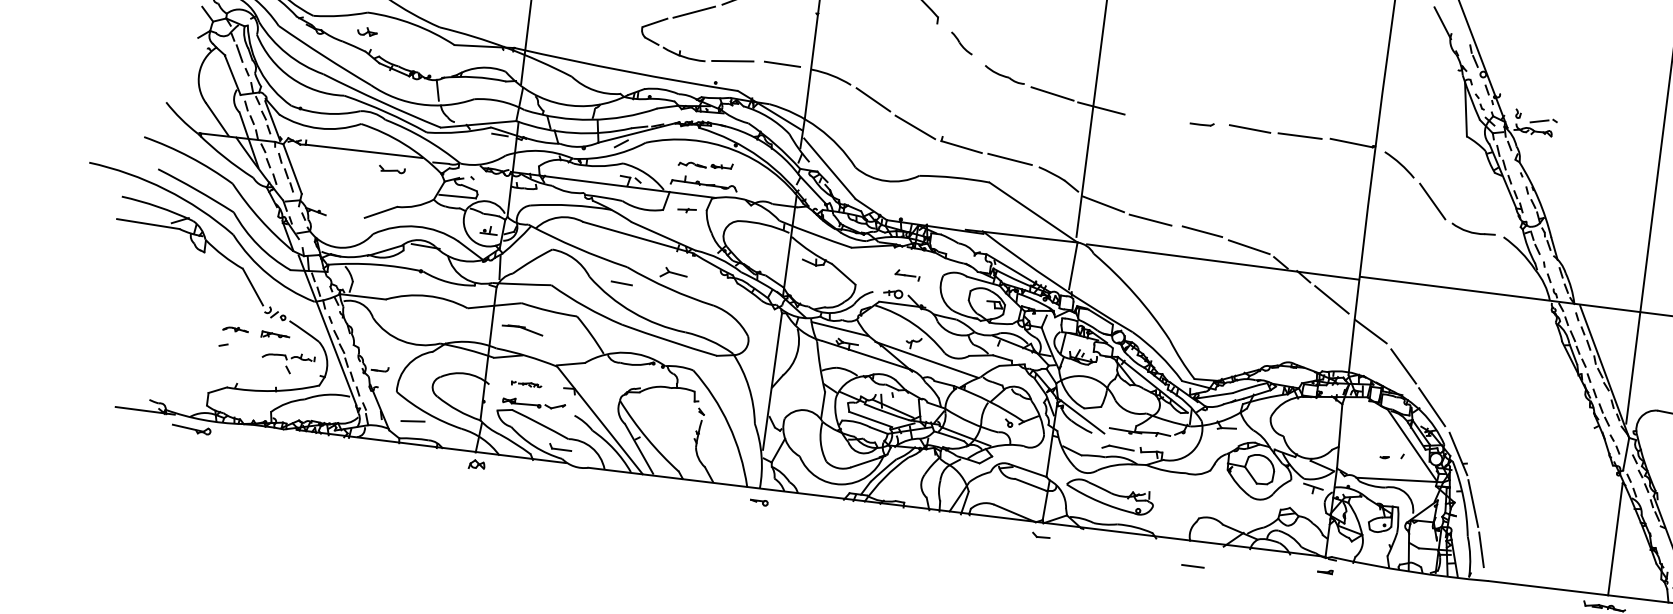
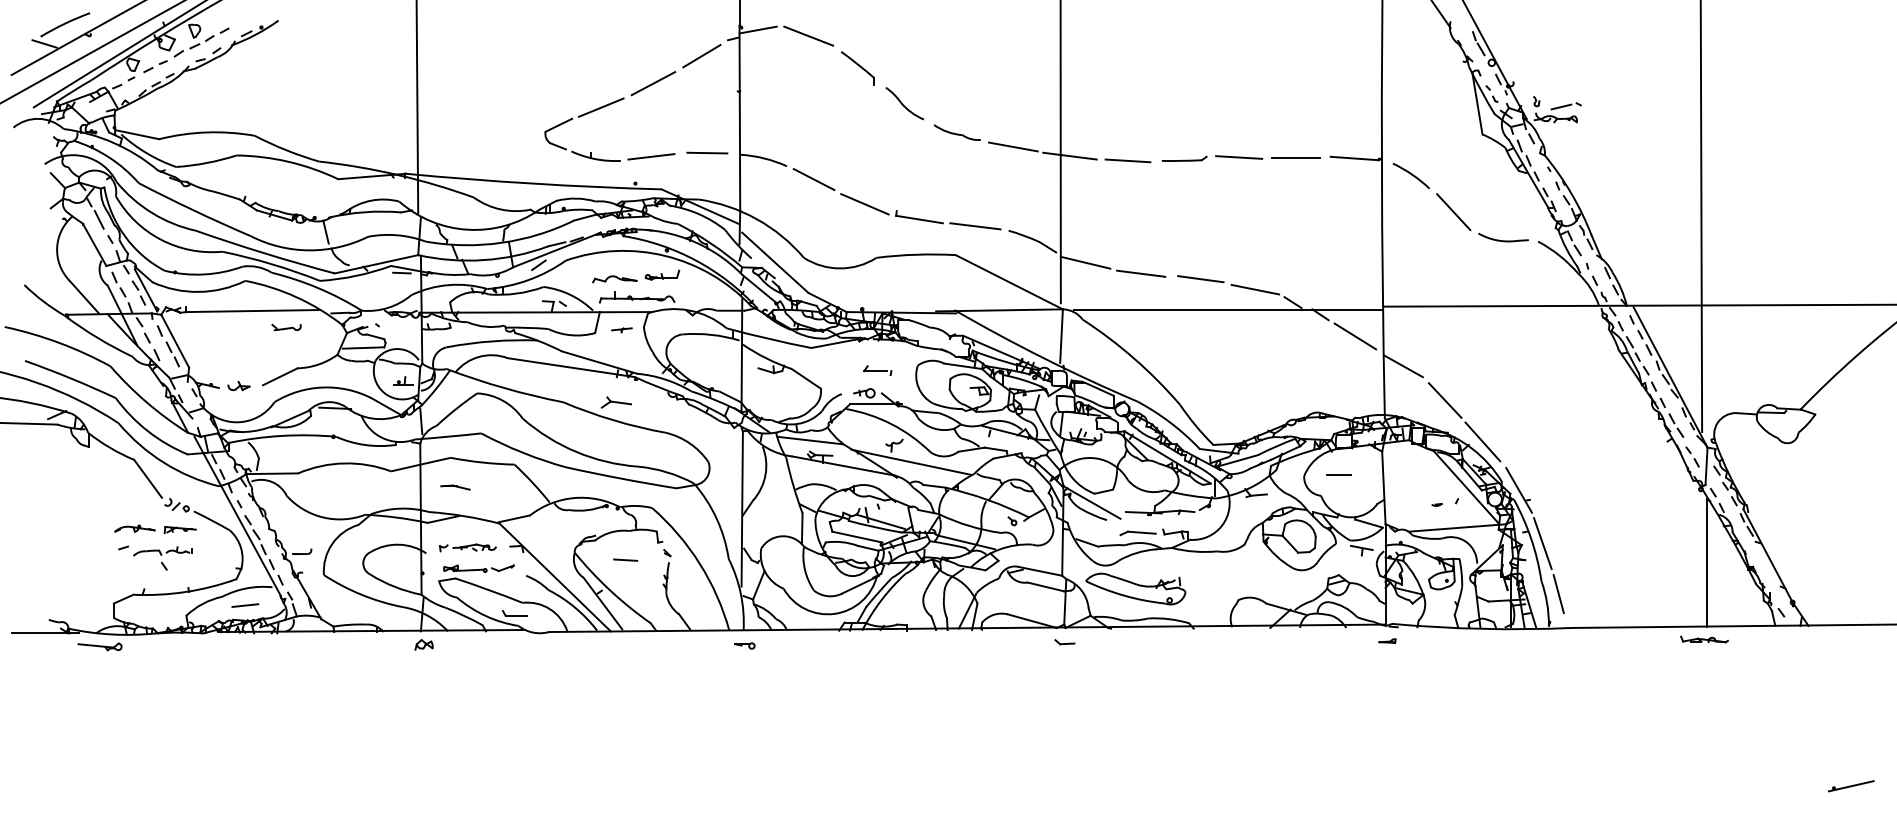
part: (367, 31) -> (238, 385), moved
part: (961, 43) -> (904, 103), size x1.43
line: (1151, 118) -> (1127, 160), added
part: (1201, 123) -> (1184, 158), size x1.67
part: (706, 164) -> (636, 276), size x1.43
line: (621, 282) -> (625, 559), moved
part: (235, 329) -> (134, 528), size x1.43
part: (522, 329) -> (455, 487), size x0.62
part: (287, 362) -> (162, 558), moved
part: (526, 384) -> (467, 547), size x1.67
line: (413, 421) -> (245, 605), moved
line: (1192, 565) -> (1338, 474), moved

